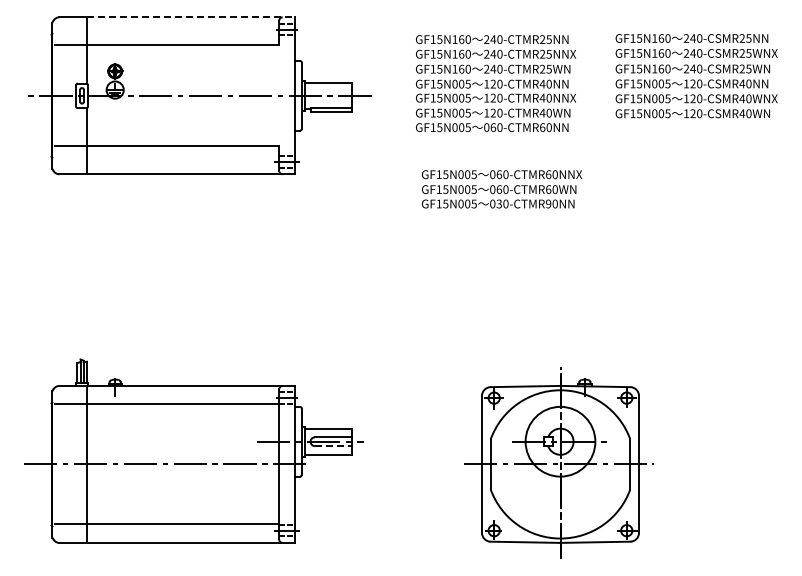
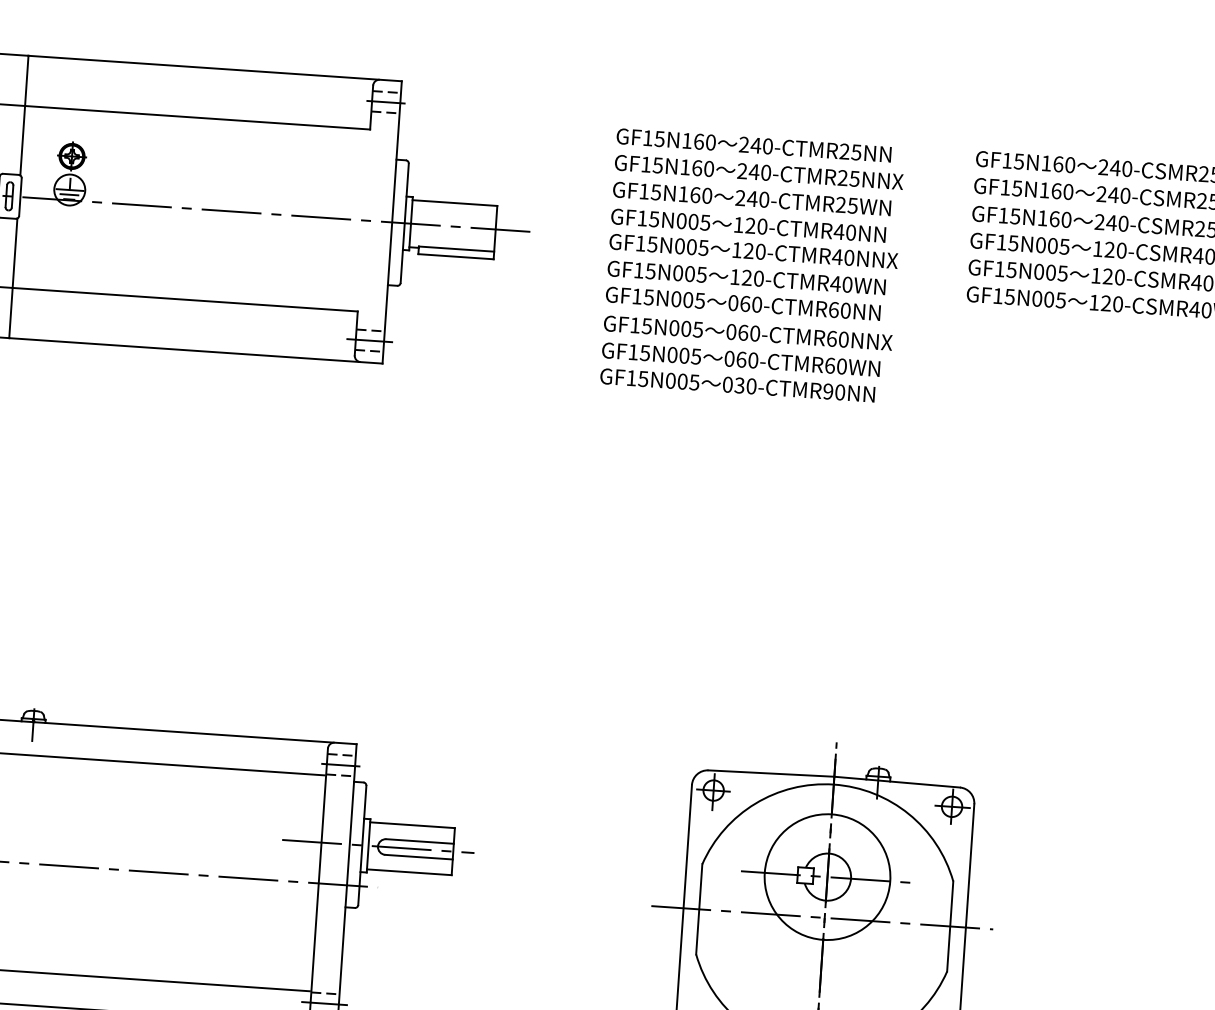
line: (191, 17) -> (215, 68), dashed -> solid
text: (502, 189) -> (747, 359), moved
line: (333, 446) -> (418, 857), dashed -> solid

